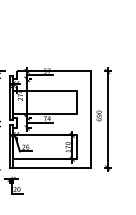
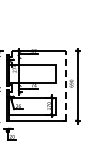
line: (90, 119) -> (65, 86), solid -> dashed

